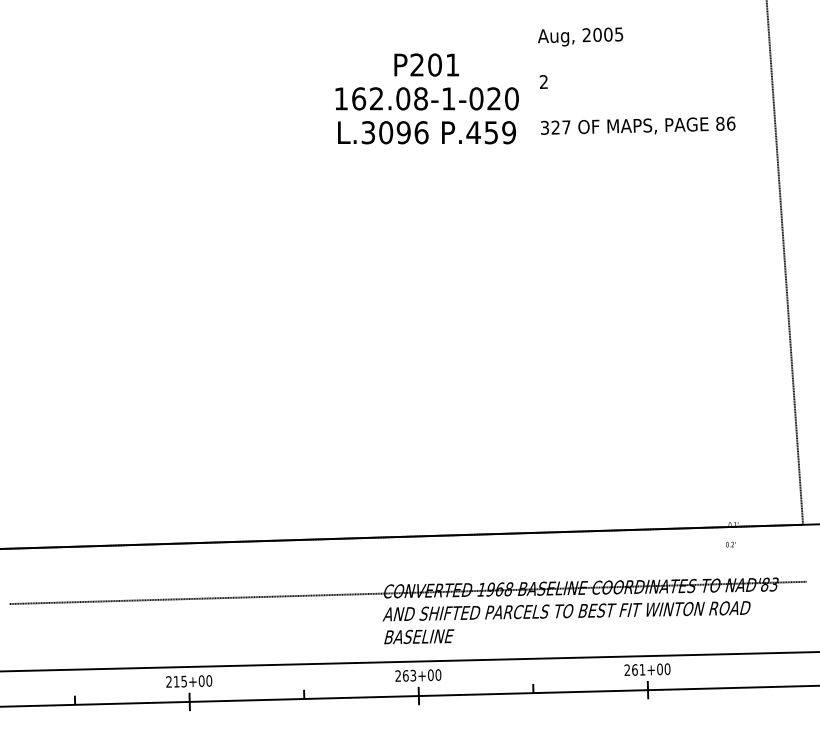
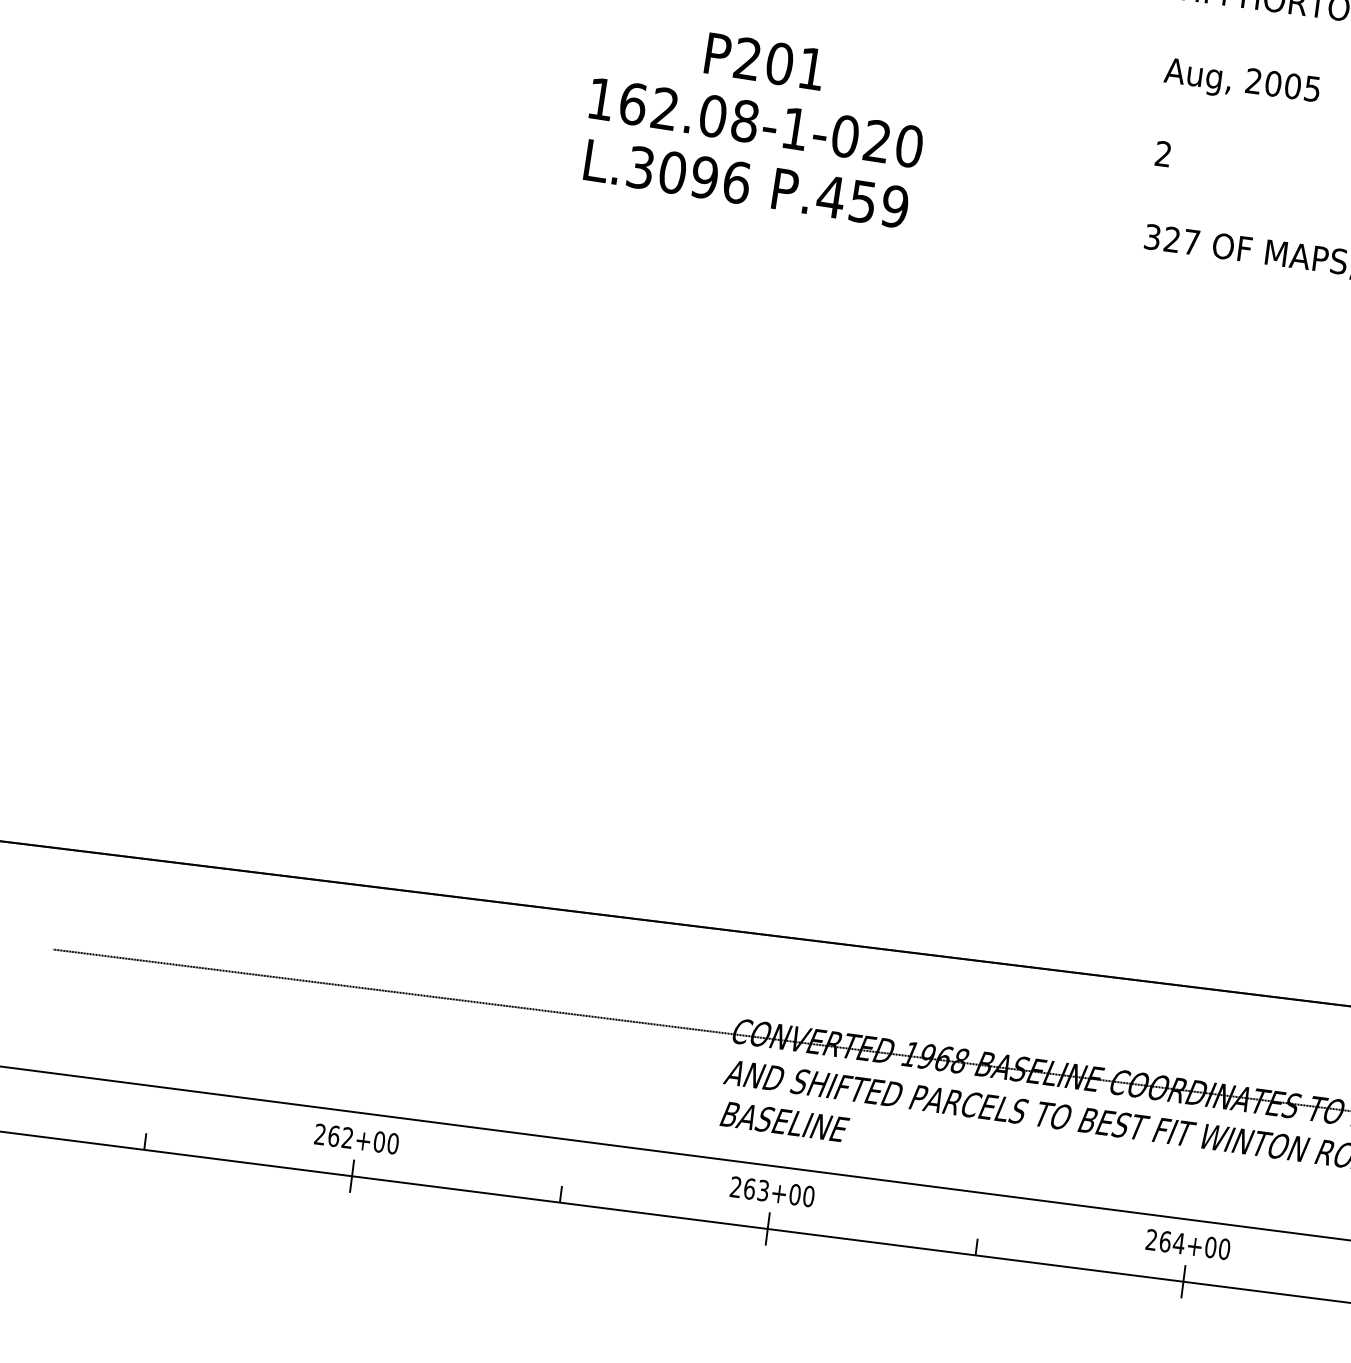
text: (426, 98) -> (755, 122), moved
text: (642, 669) -> (1179, 1242), 261+00 -> 264+00
text: (179, 681) -> (339, 1136), 215+00 -> 262+00

